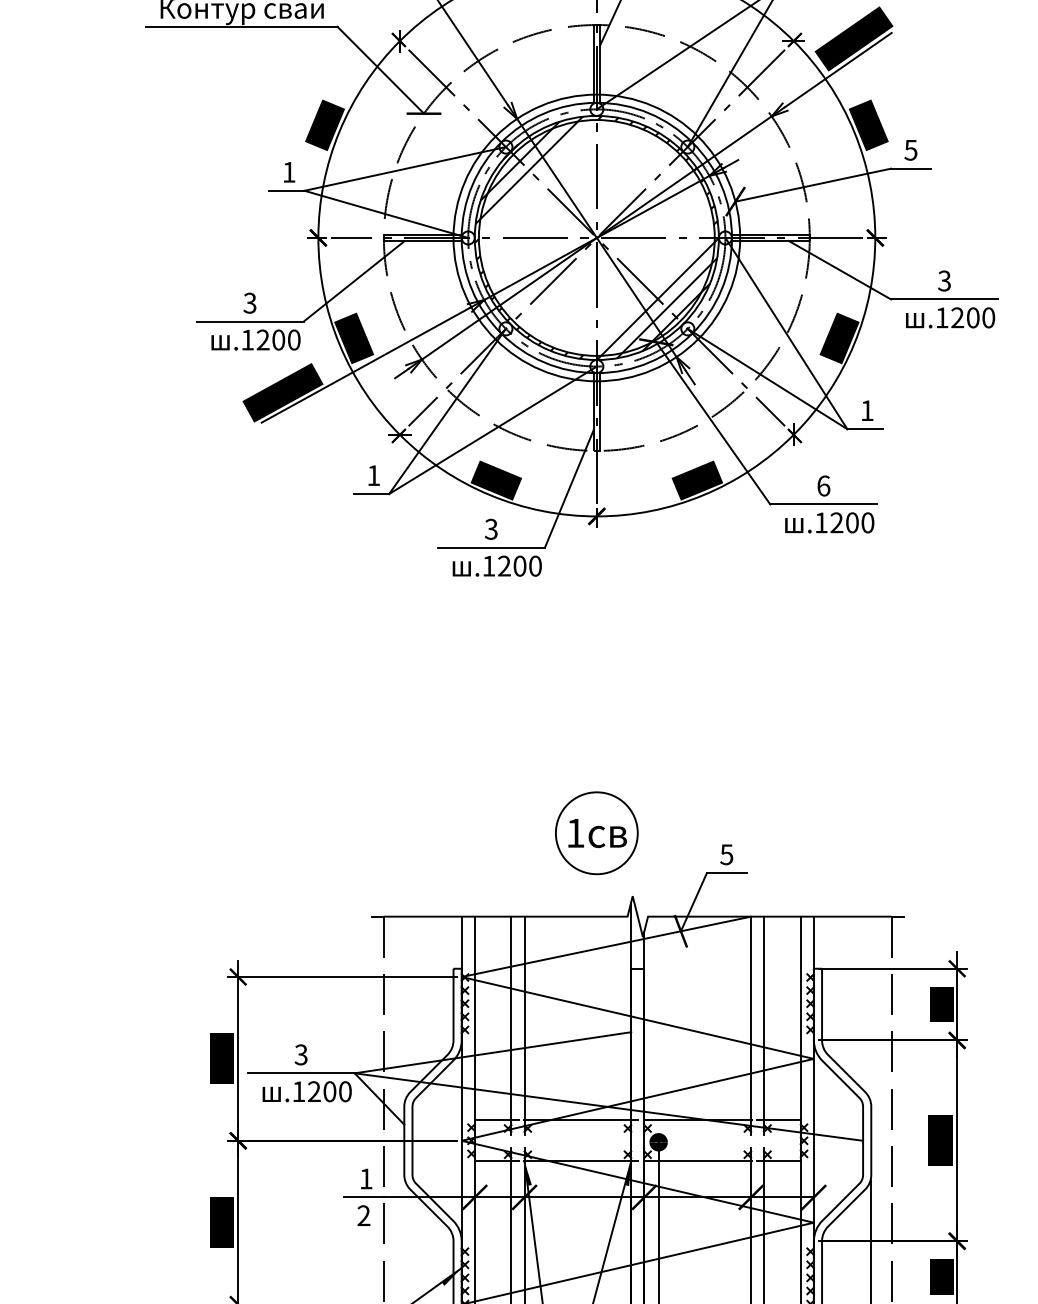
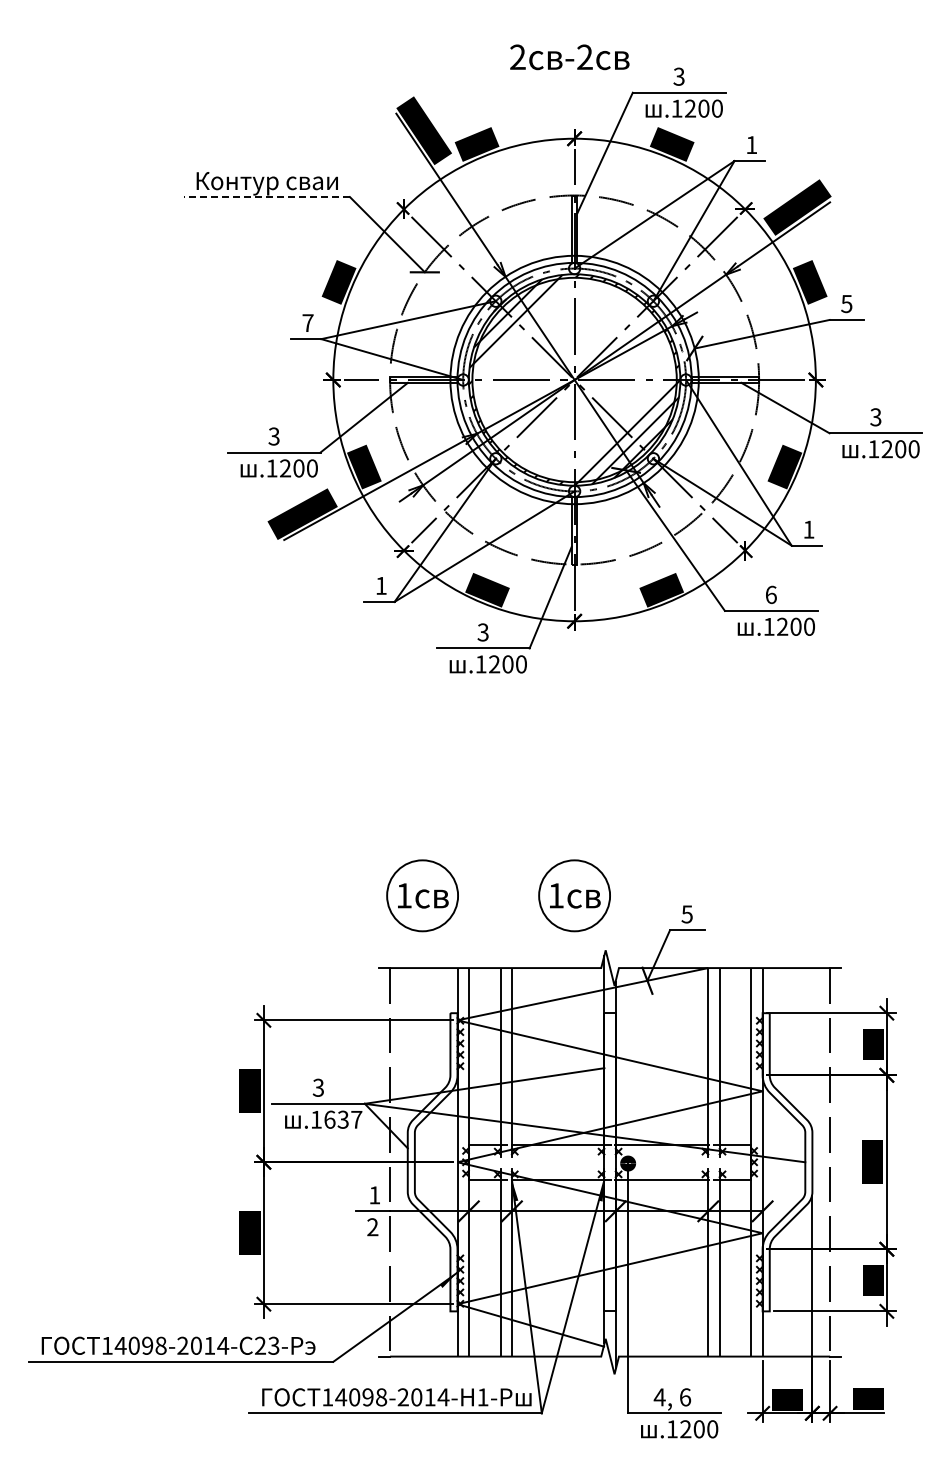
line: (241, 27) -> (266, 197), solid -> dashed
text: (288, 171) -> (307, 322), 1 -> 7
part: (421, 832) -> (422, 895), added
text: (330, 1091) -> (343, 1119), .1200 -> .1637

